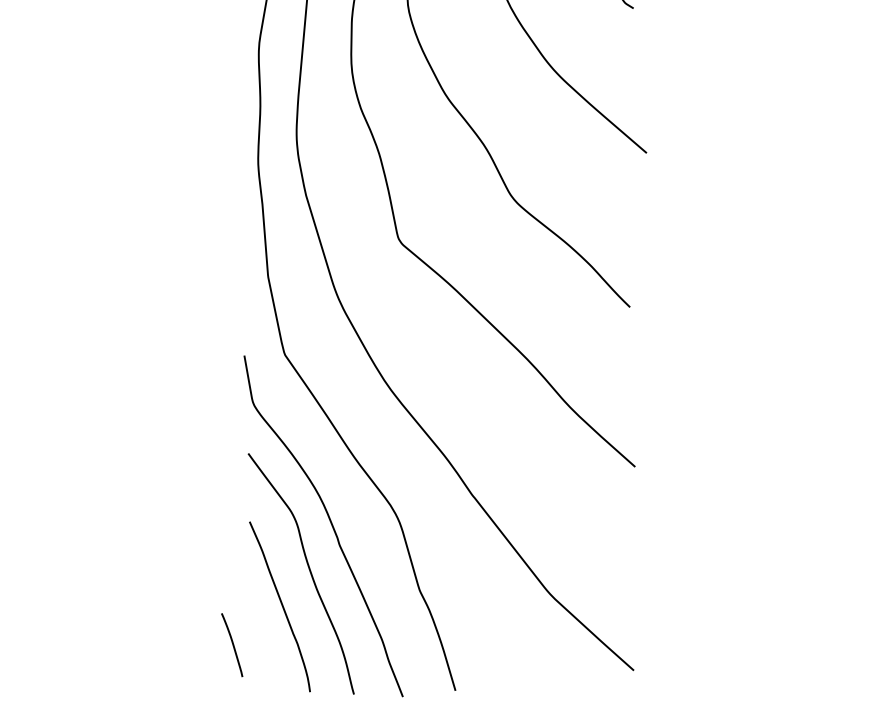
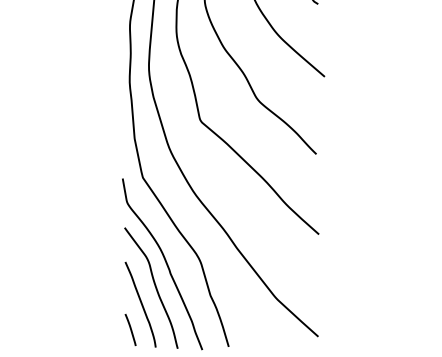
line: (231, 646) -> (130, 330), moved

